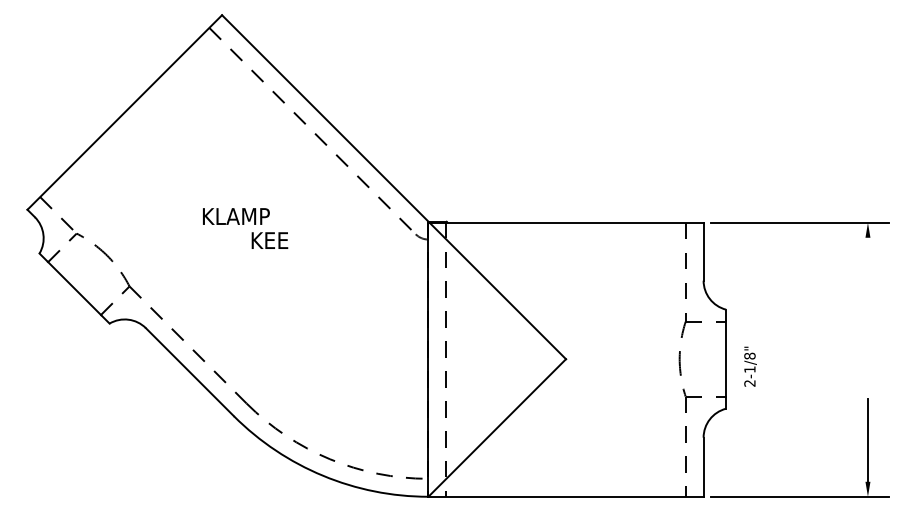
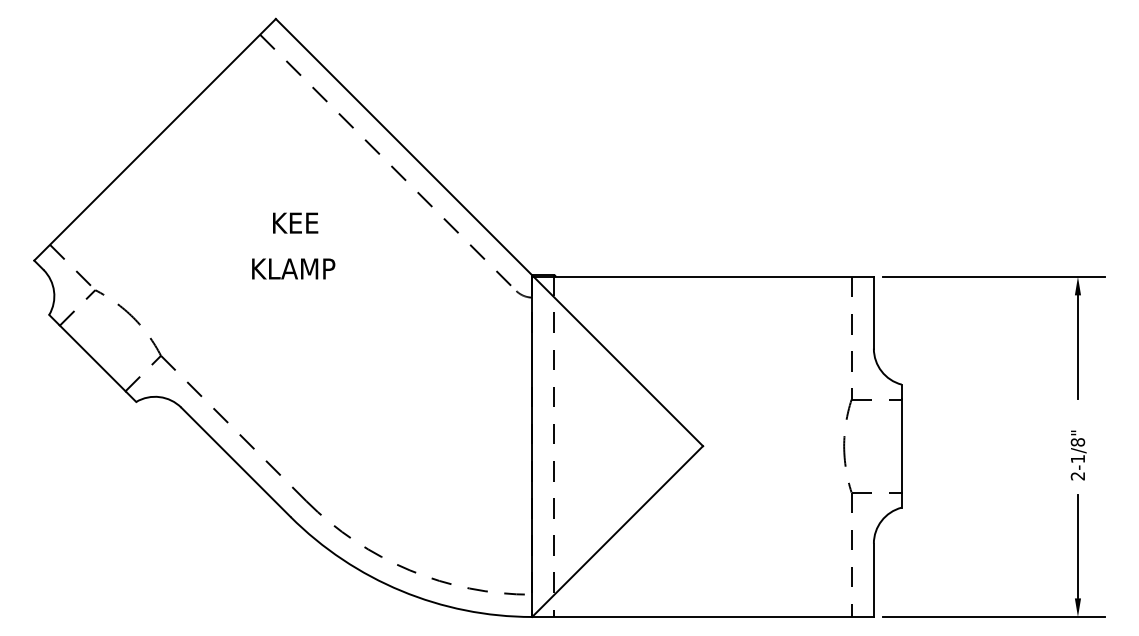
text: (269, 240) -> (295, 223), moved
line: (867, 278) -> (1077, 345), added
text: (750, 366) -> (1078, 455), moved

